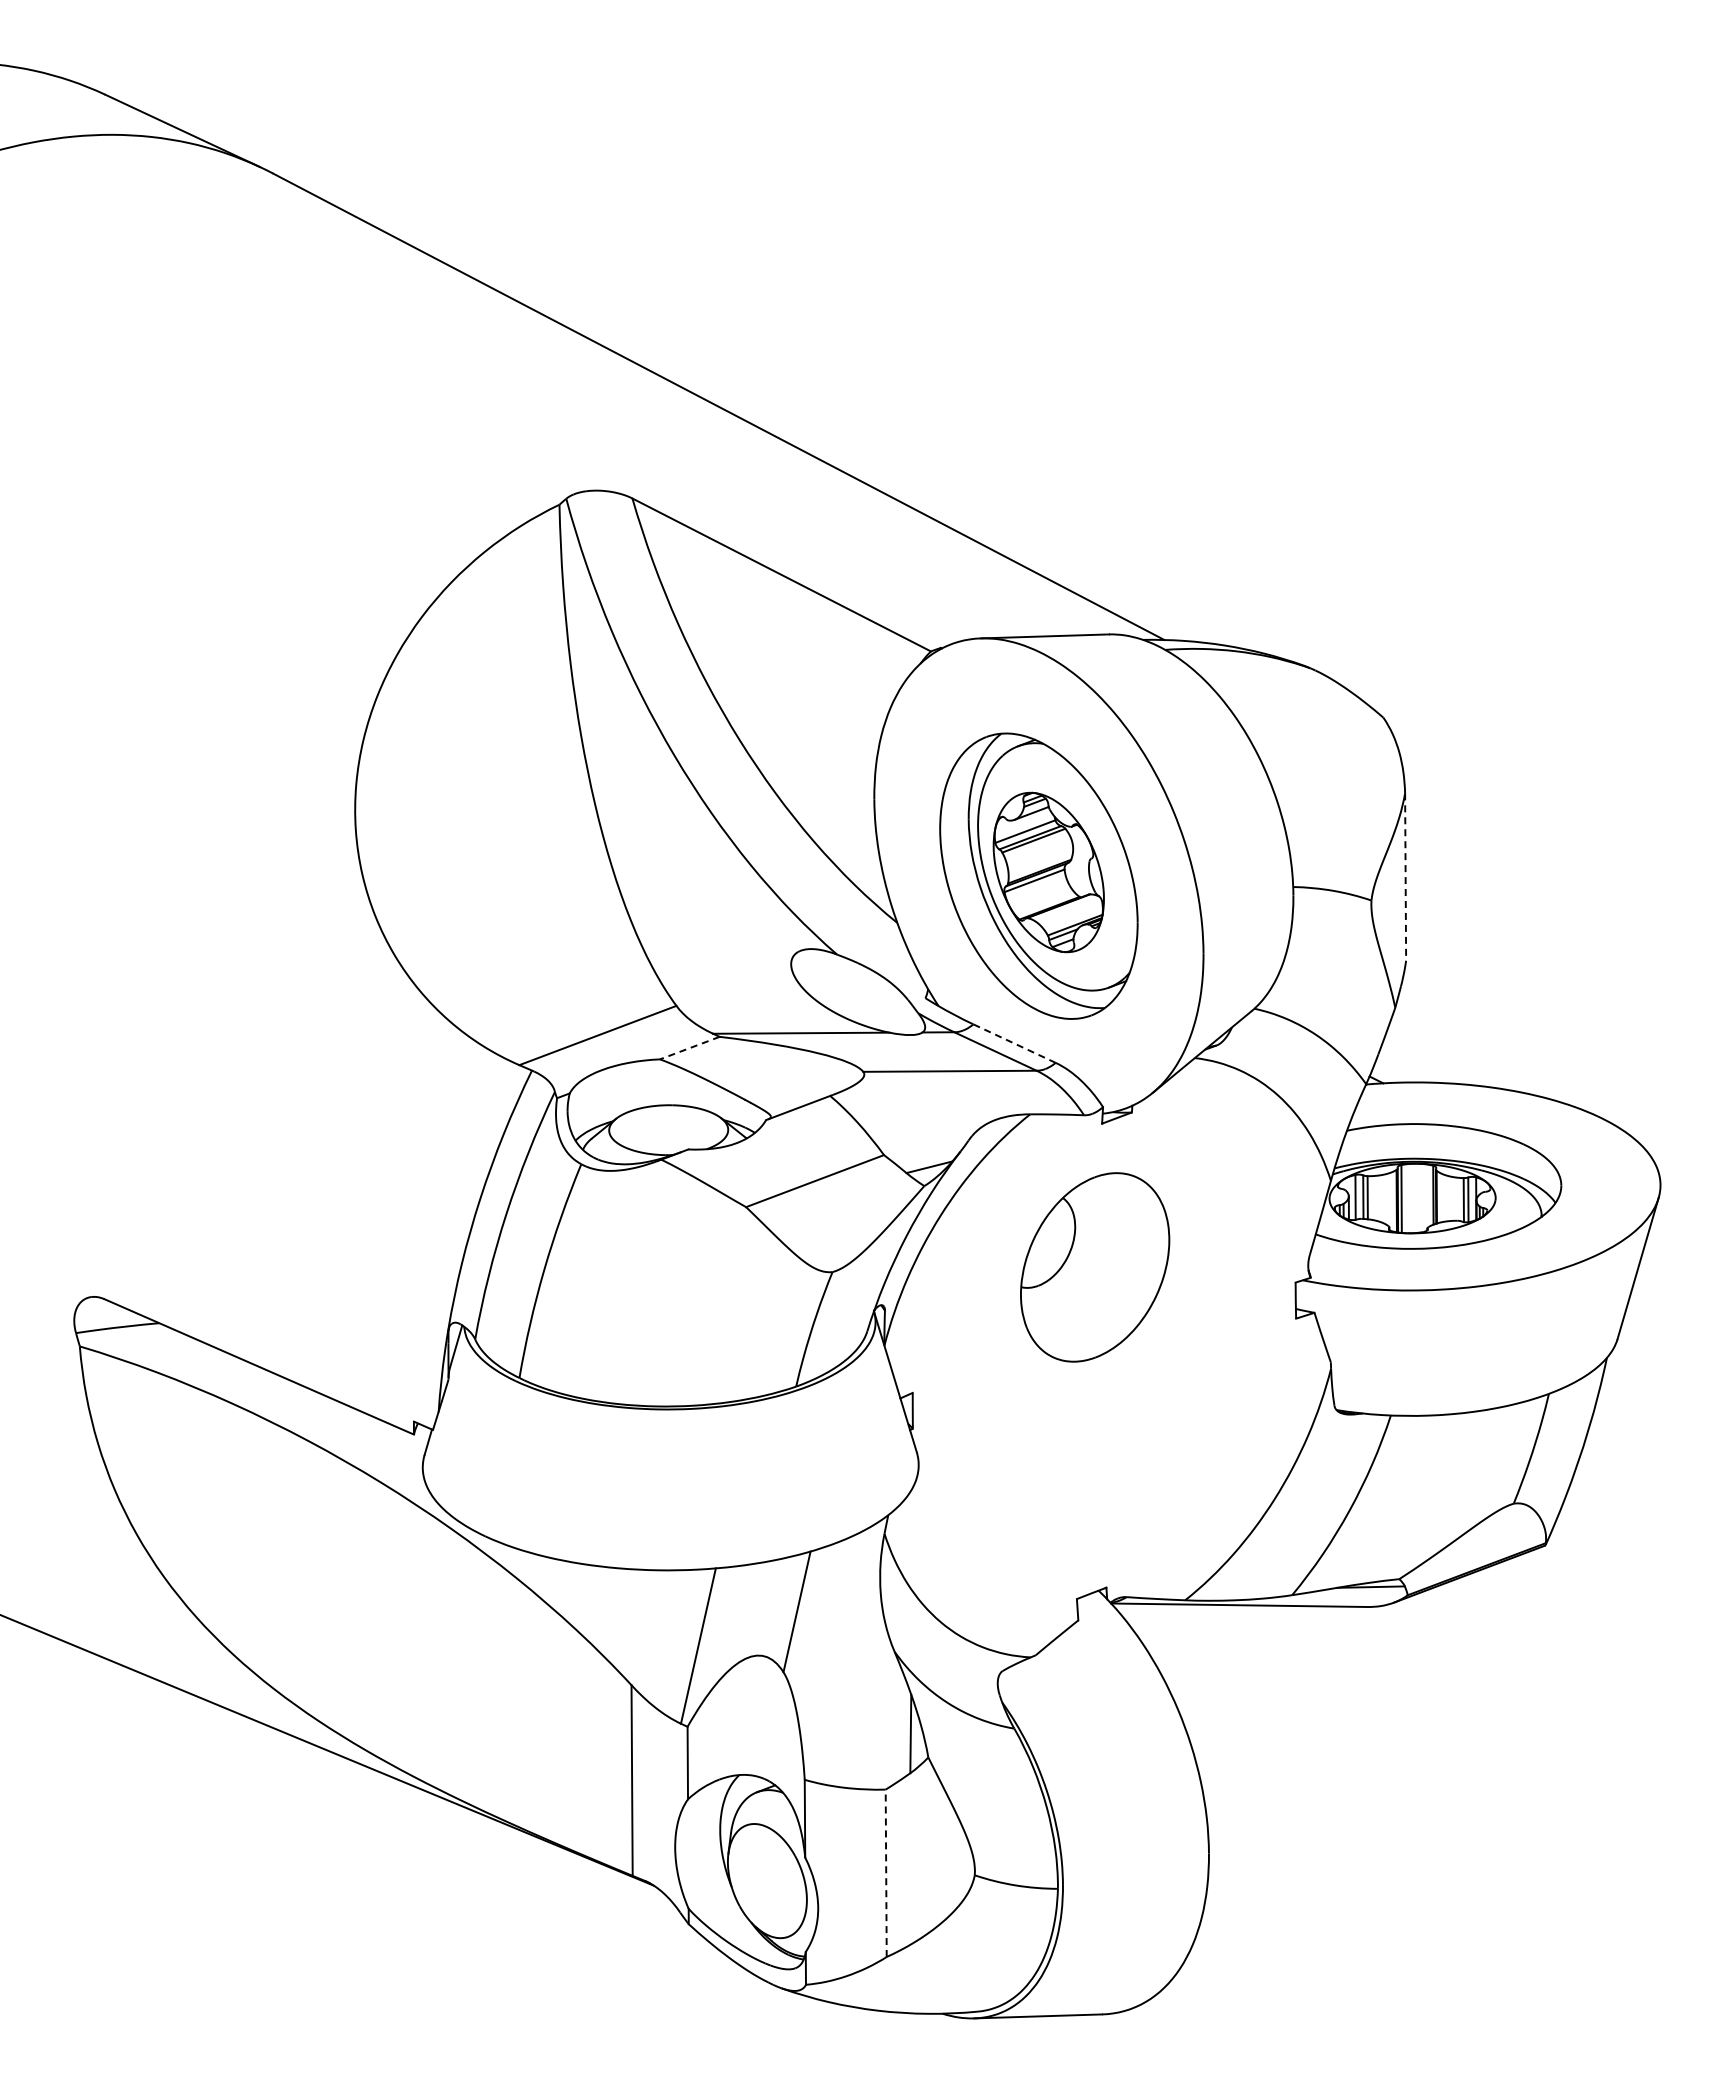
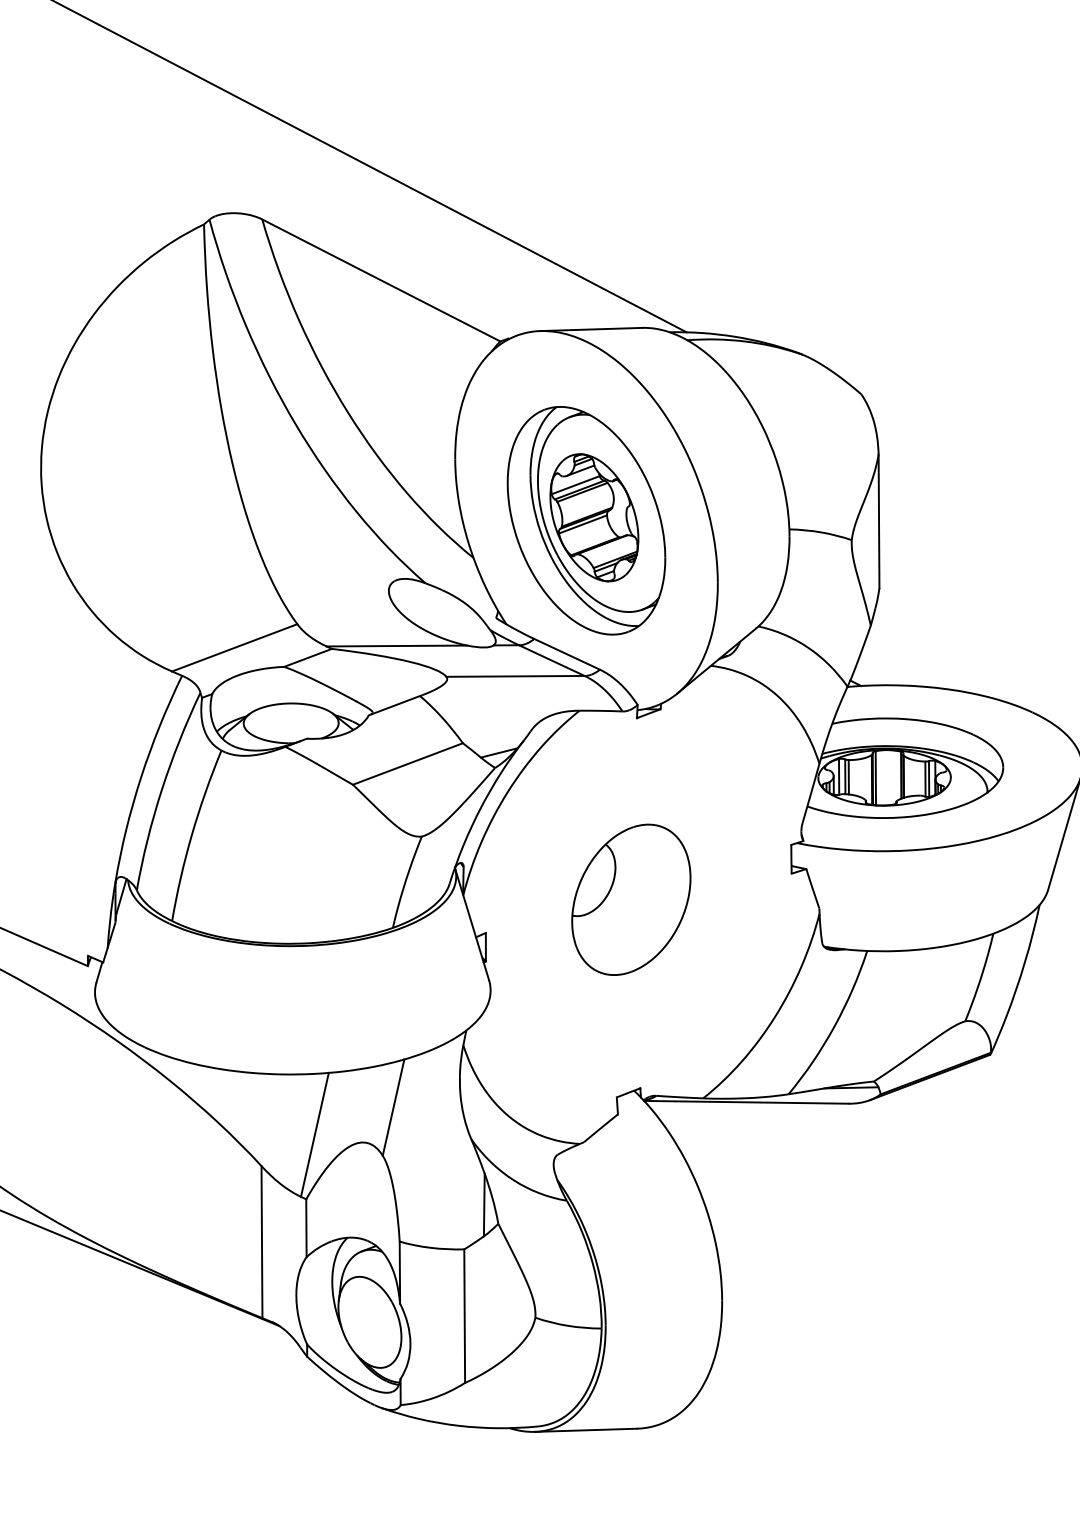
line: (1405, 877) -> (878, 521), dashed -> solid
line: (1014, 1043) -> (567, 654), dashed -> solid
line: (689, 1048) -> (307, 658), dashed -> solid
part: (1095, 1267) -> (631, 899), moved
line: (886, 1873) -> (464, 1316), dashed -> solid

